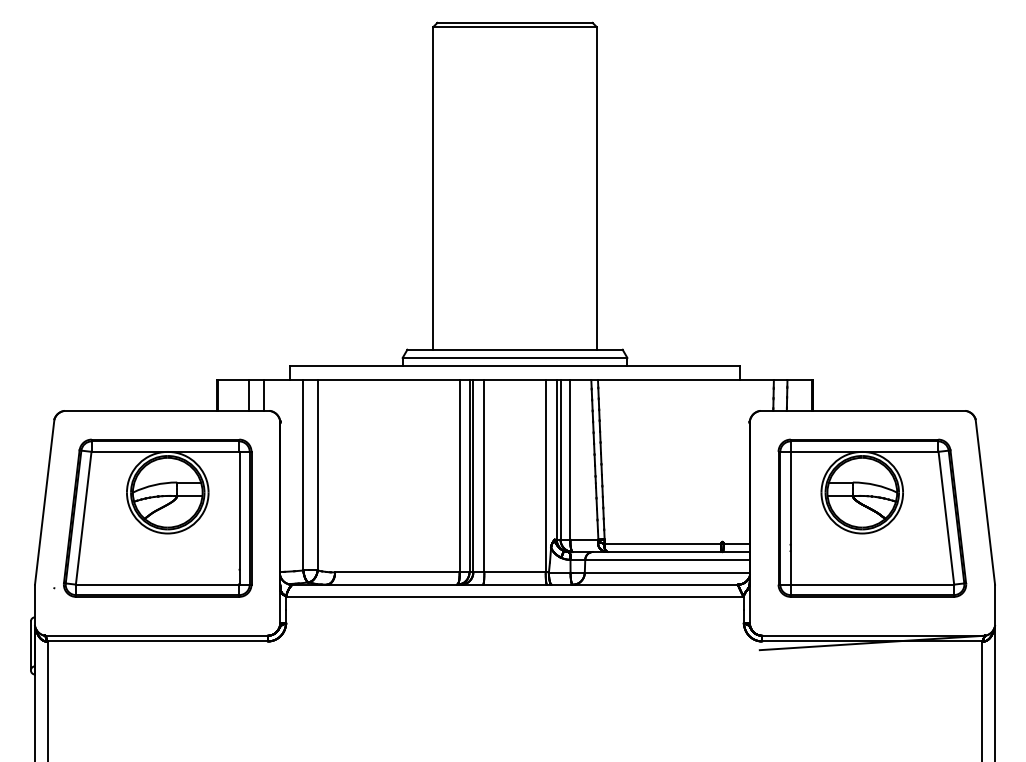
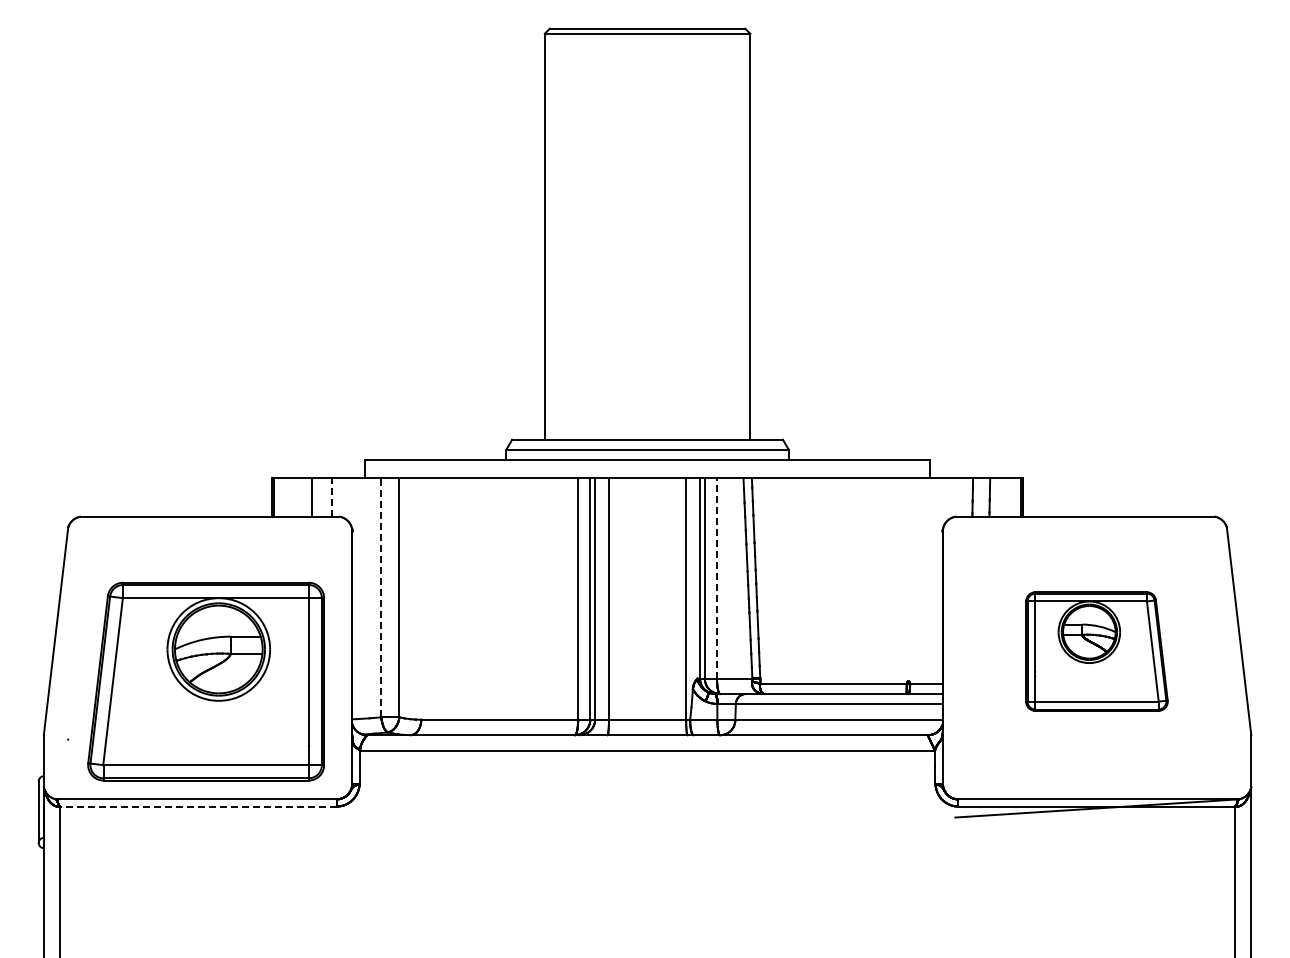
line: (263, 394) -> (331, 496), solid -> dashed
line: (569, 459) -> (716, 577), solid -> dashed
line: (303, 475) -> (381, 597), solid -> dashed
part: (157, 518) -> (205, 681), moved
part: (871, 518) -> (1096, 651), size x0.6
line: (157, 641) -> (197, 806), solid -> dashed

